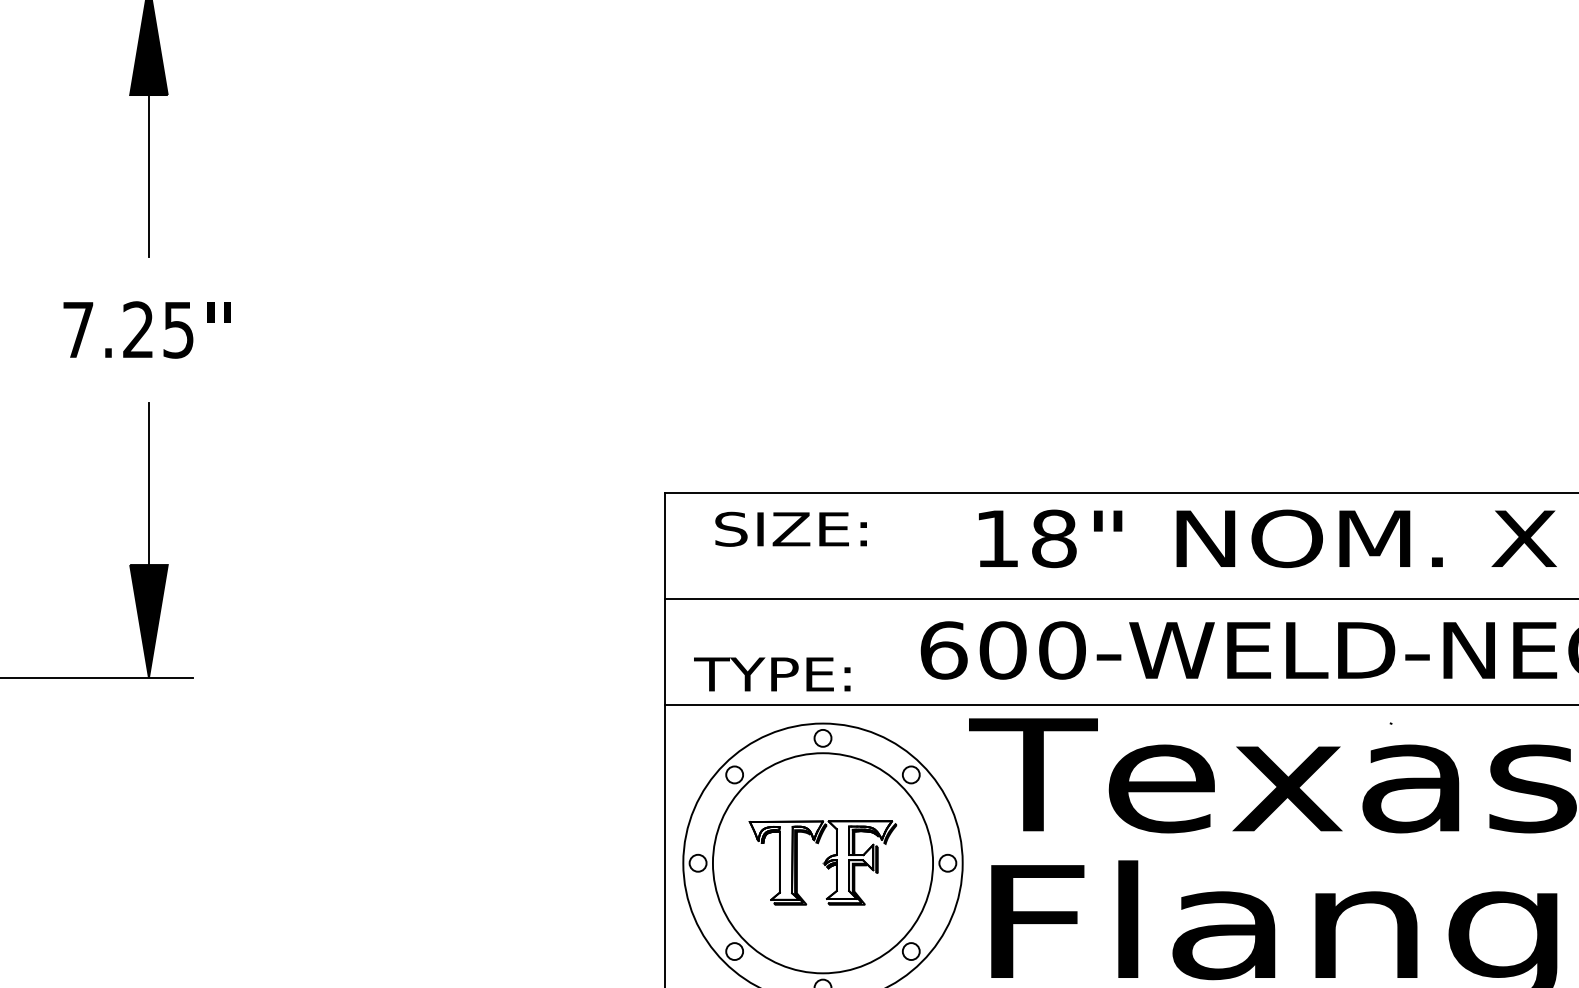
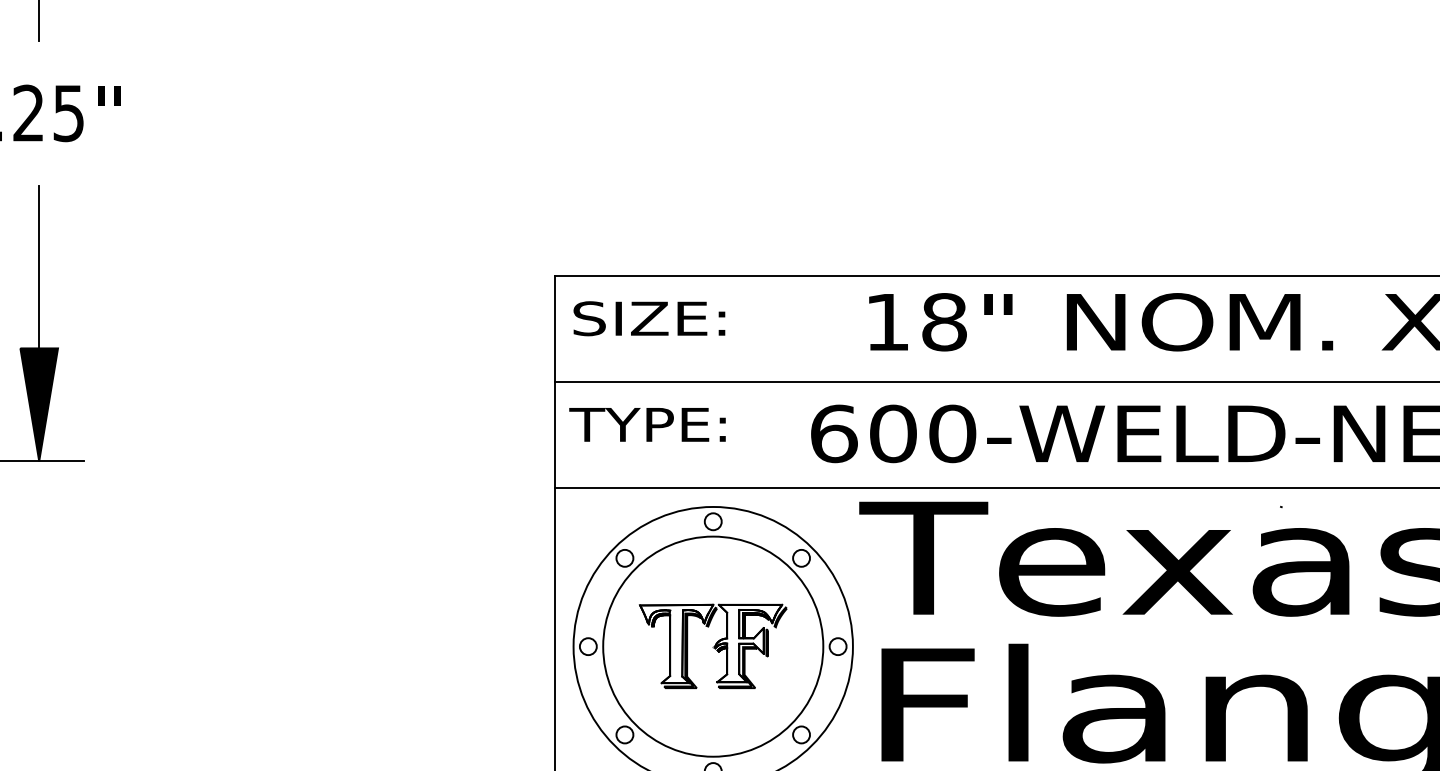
text: (790, 528) -> (648, 317), moved
text: (772, 674) -> (647, 424), moved

